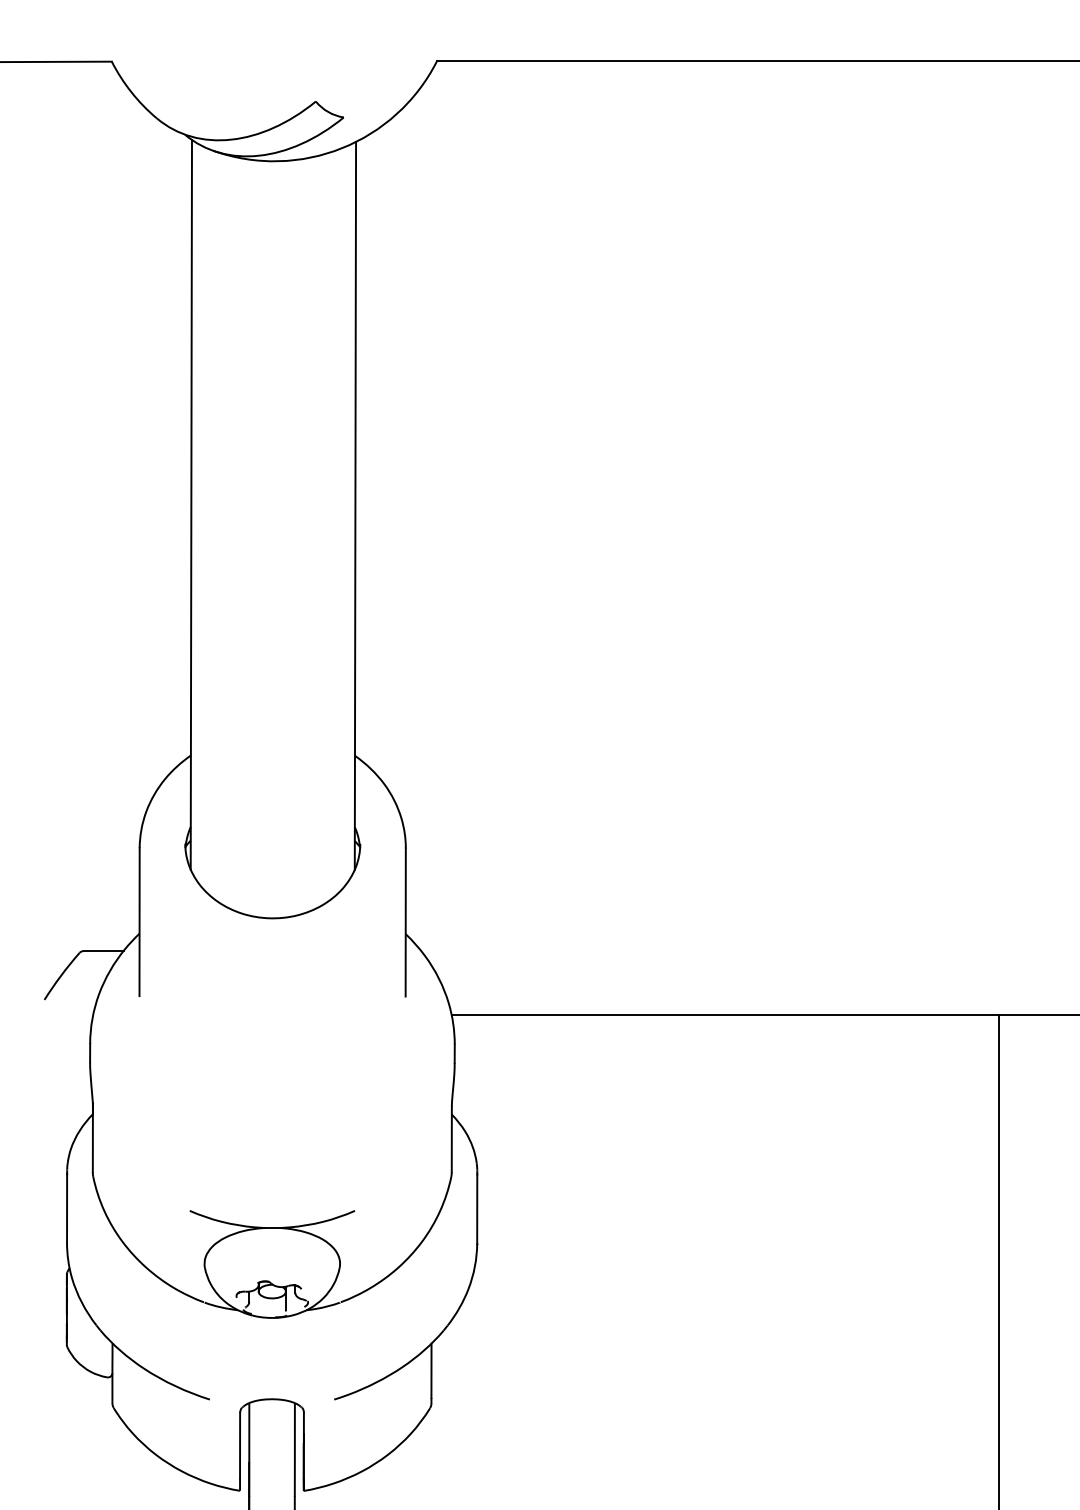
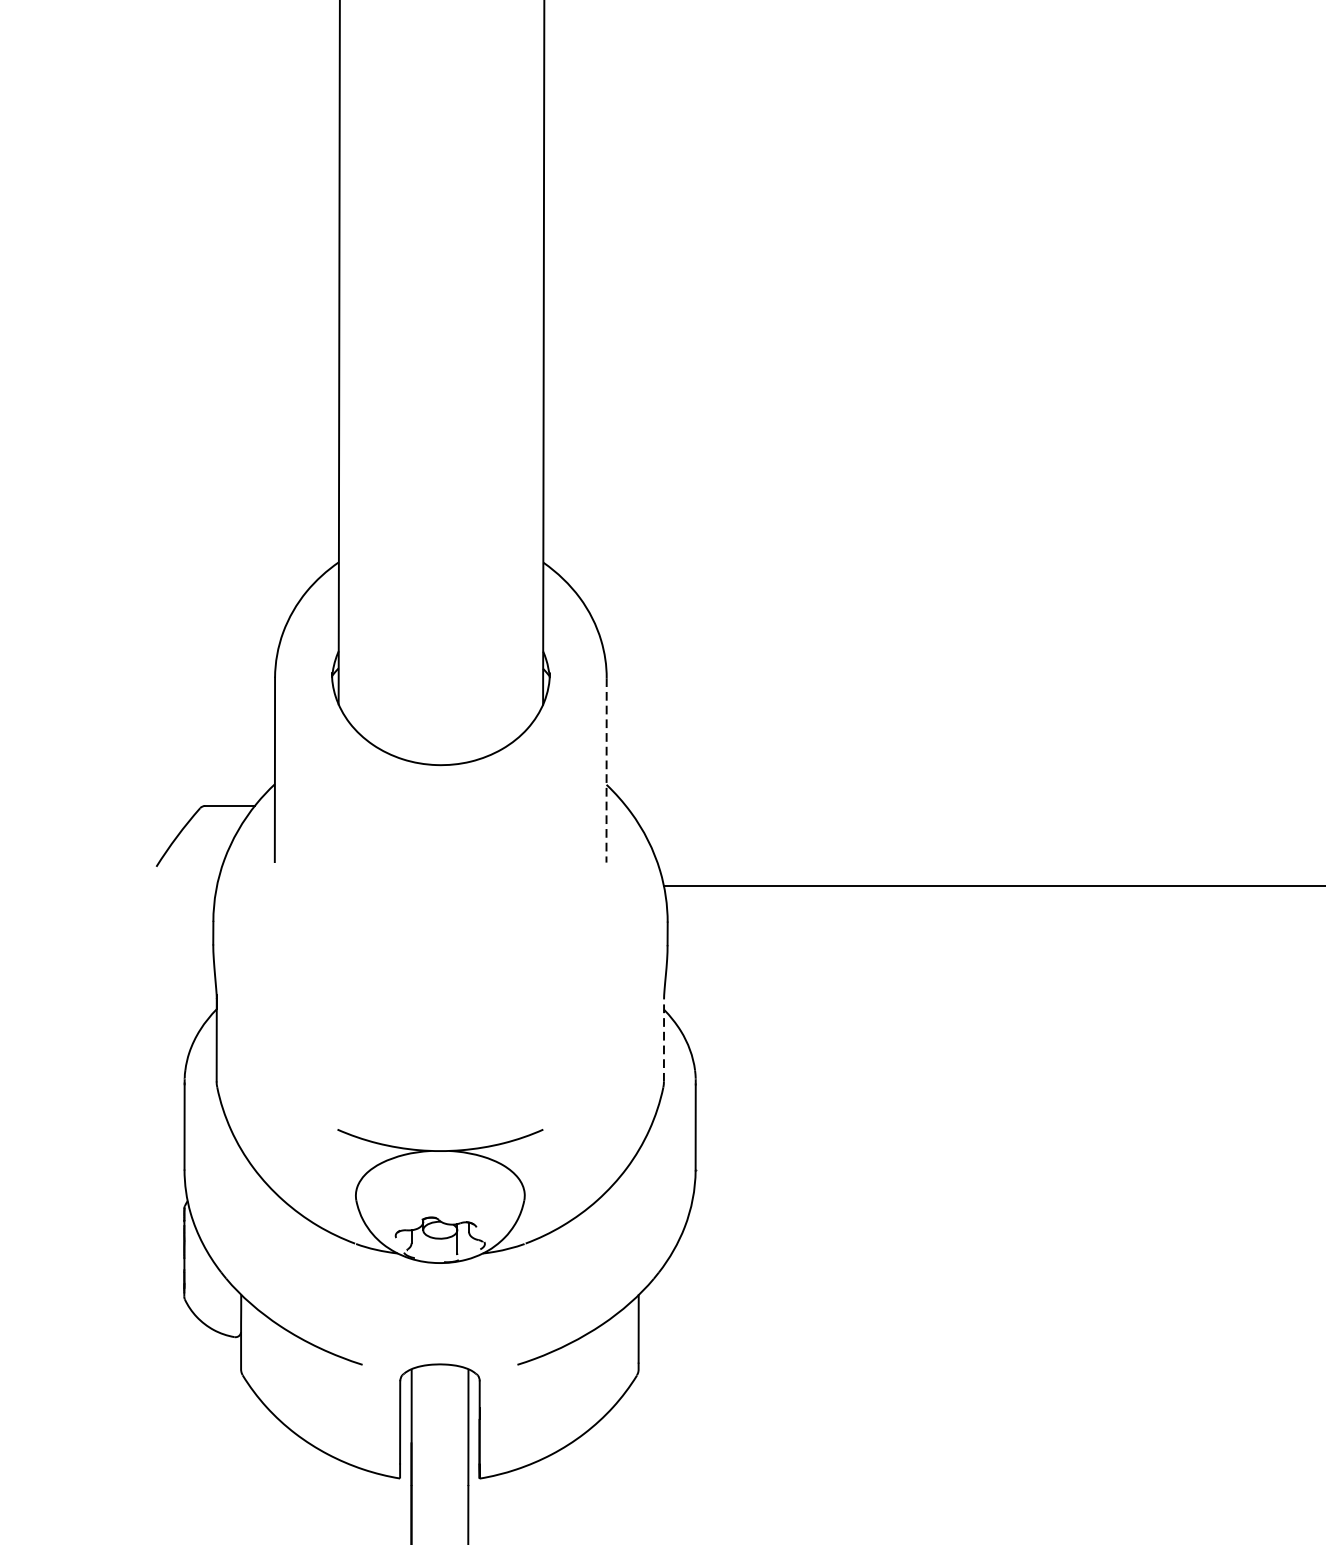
line: (405, 922) -> (606, 770), solid -> dashed
line: (451, 1138) -> (663, 1039), solid -> dashed

